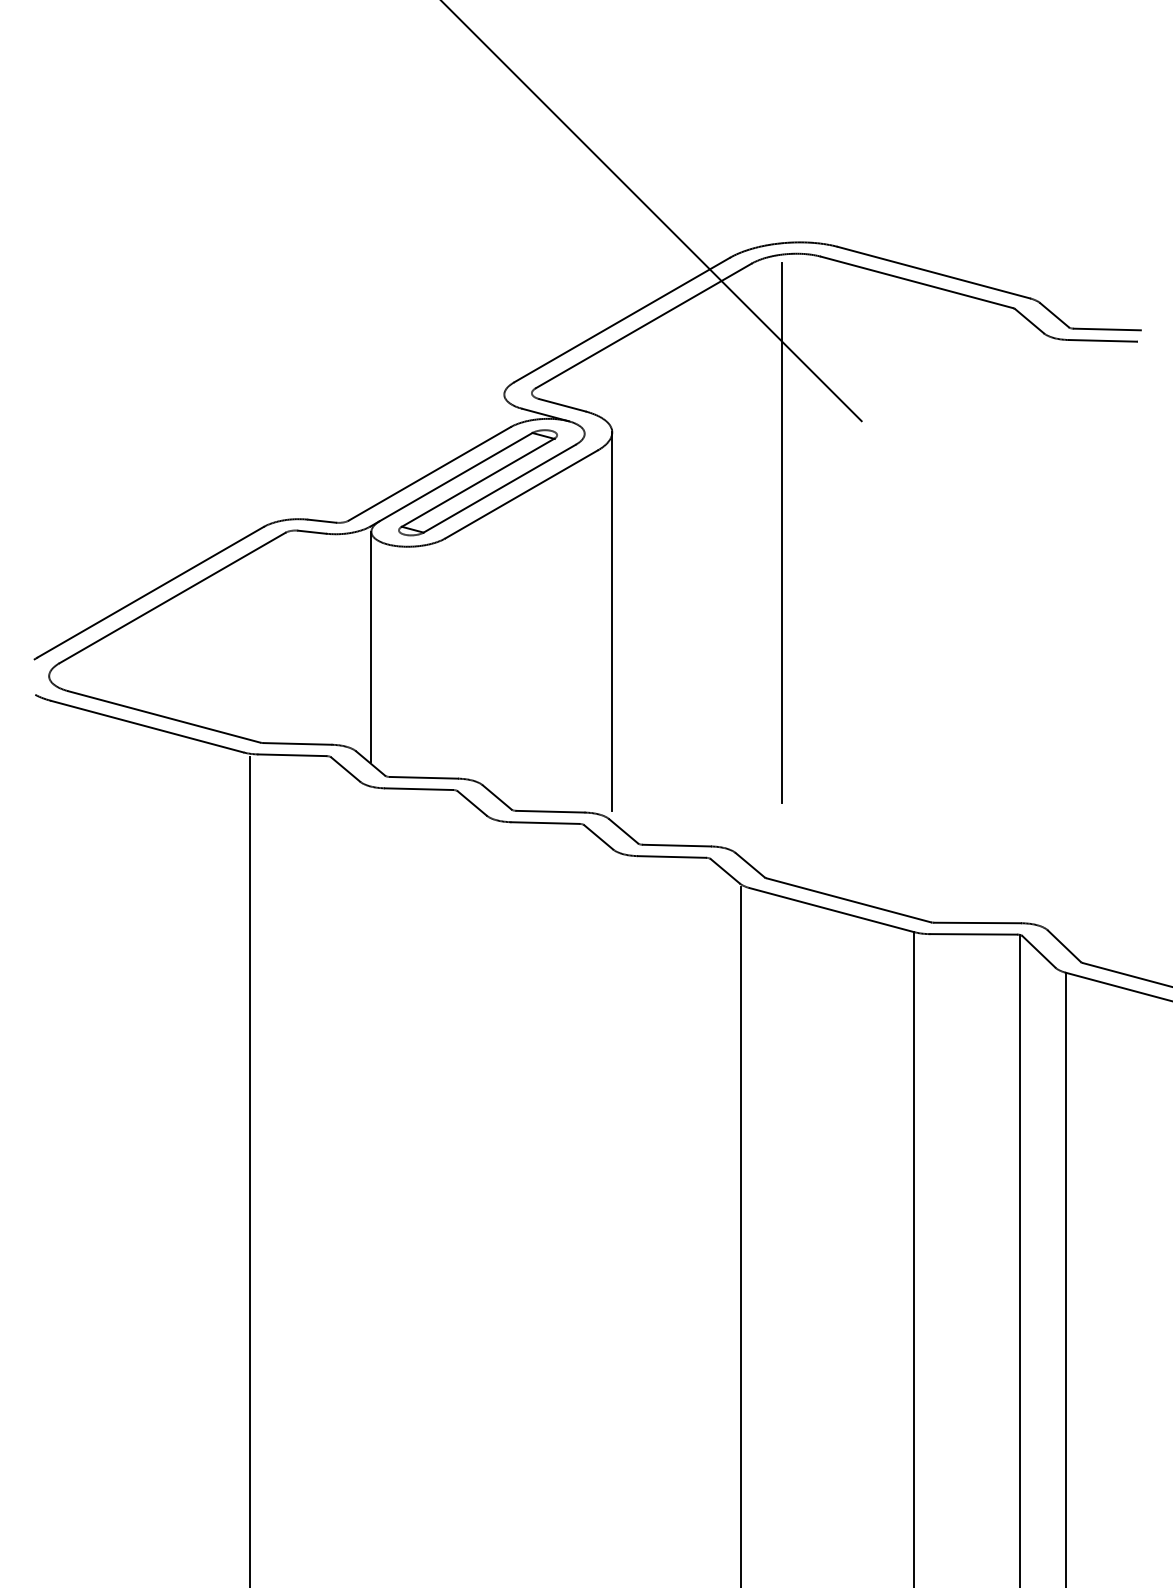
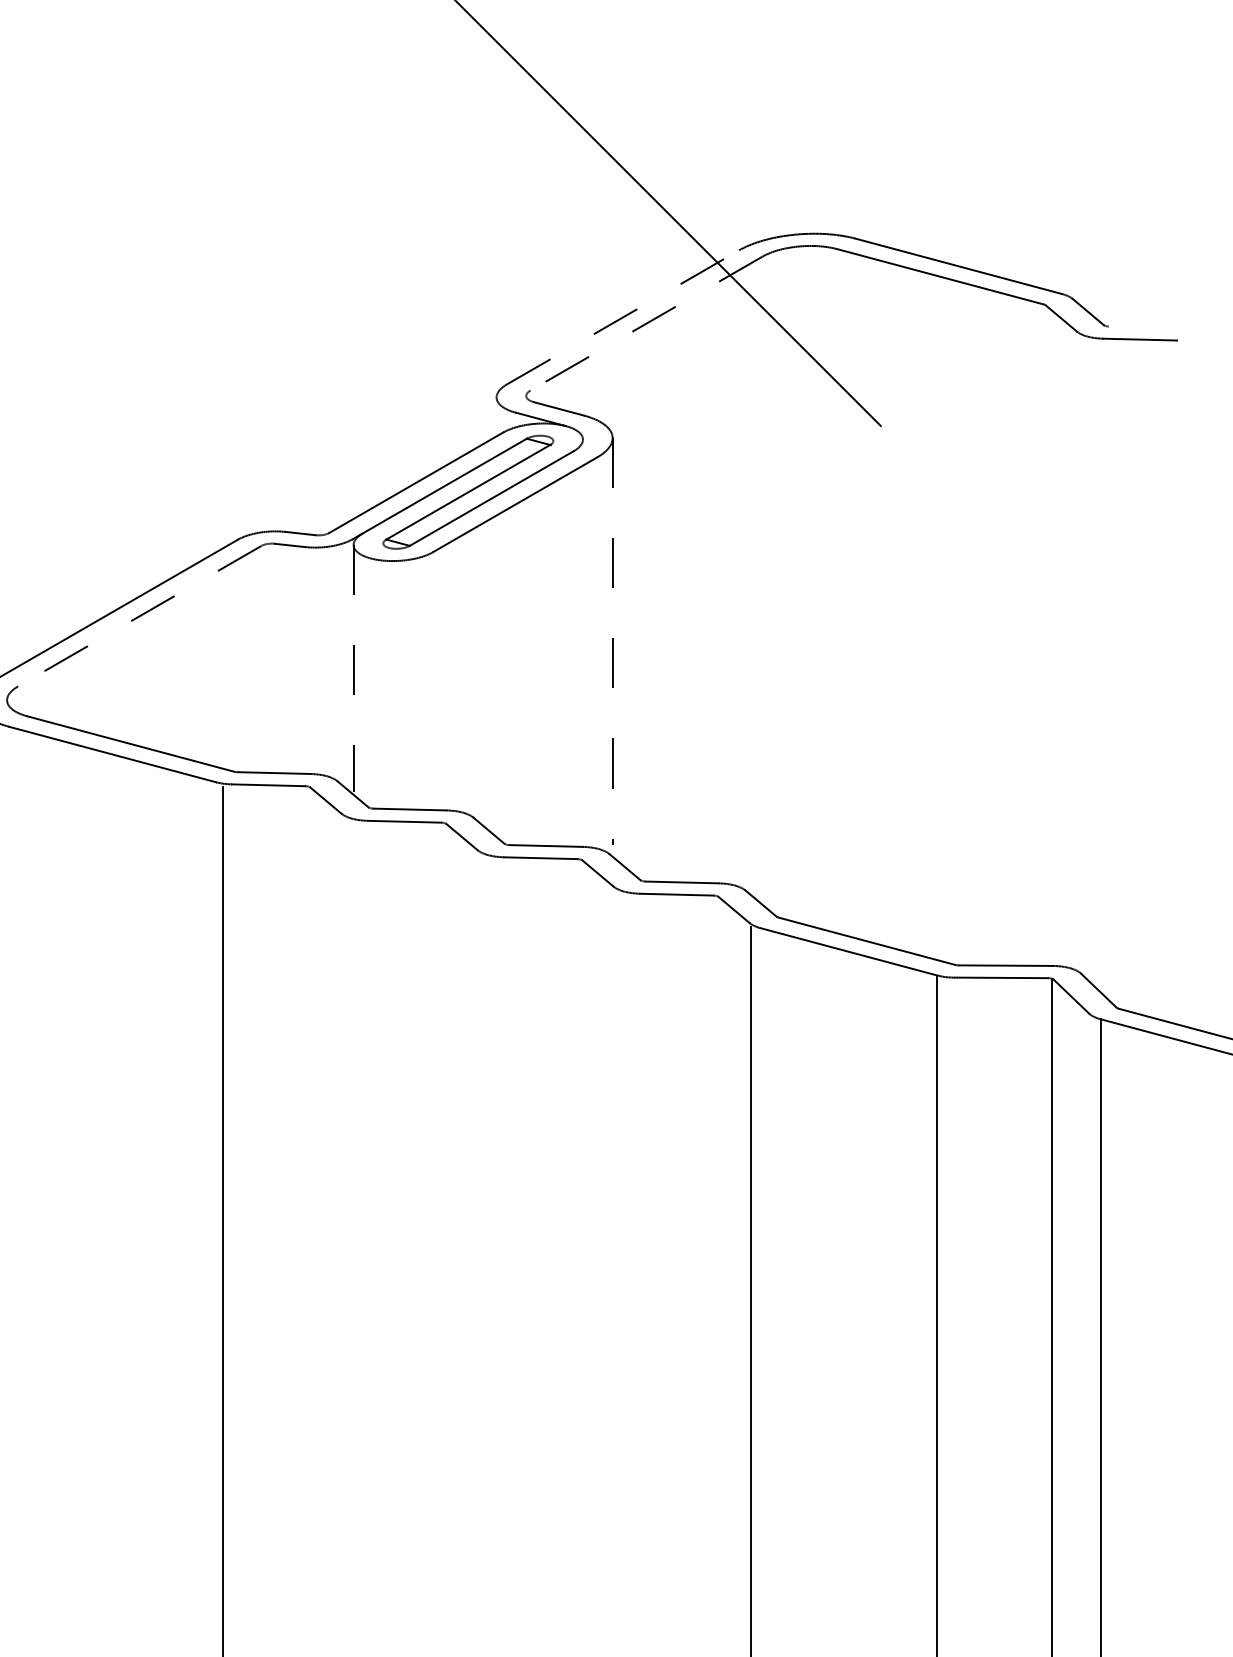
line: (622, 320) -> (623, 317), solid -> dashed
line: (643, 325) -> (646, 323), solid -> dashed
line: (1106, 329) -> (1144, 327), removed
line: (781, 532) -> (794, 545), removed
line: (172, 598) -> (139, 616), solid -> dashed
line: (612, 622) -> (612, 642), solid -> dashed
line: (371, 647) -> (353, 669), solid -> dashed

